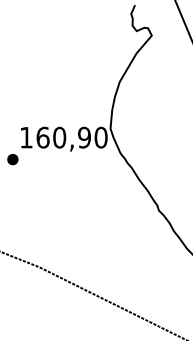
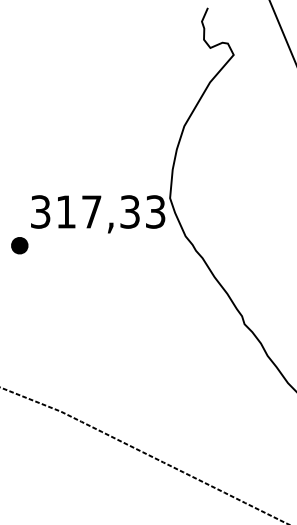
text: (63, 137) -> (97, 211), 160,90 -> 317,33

